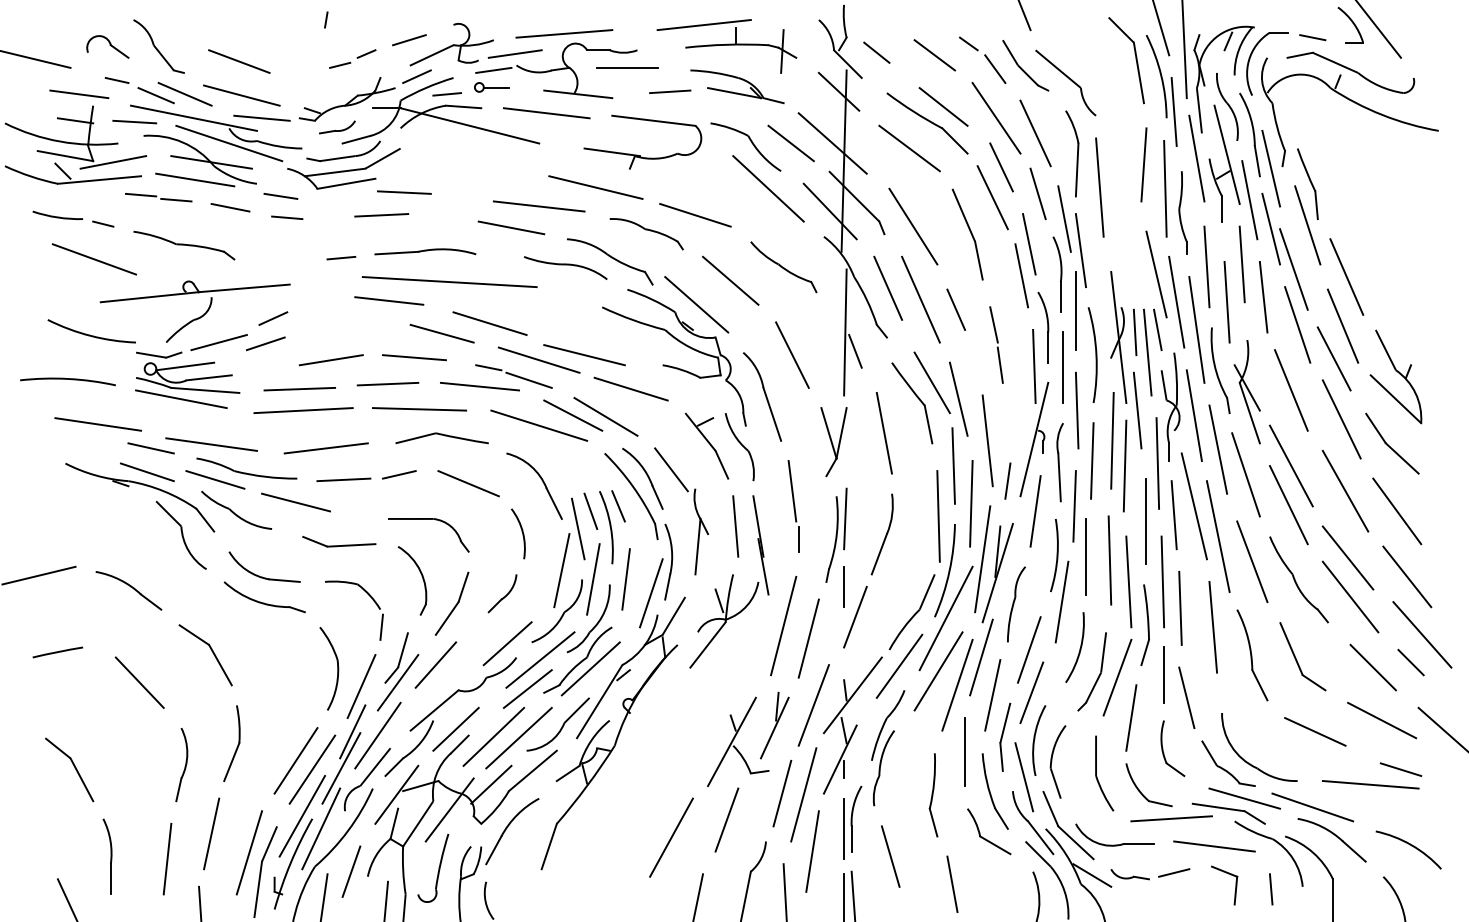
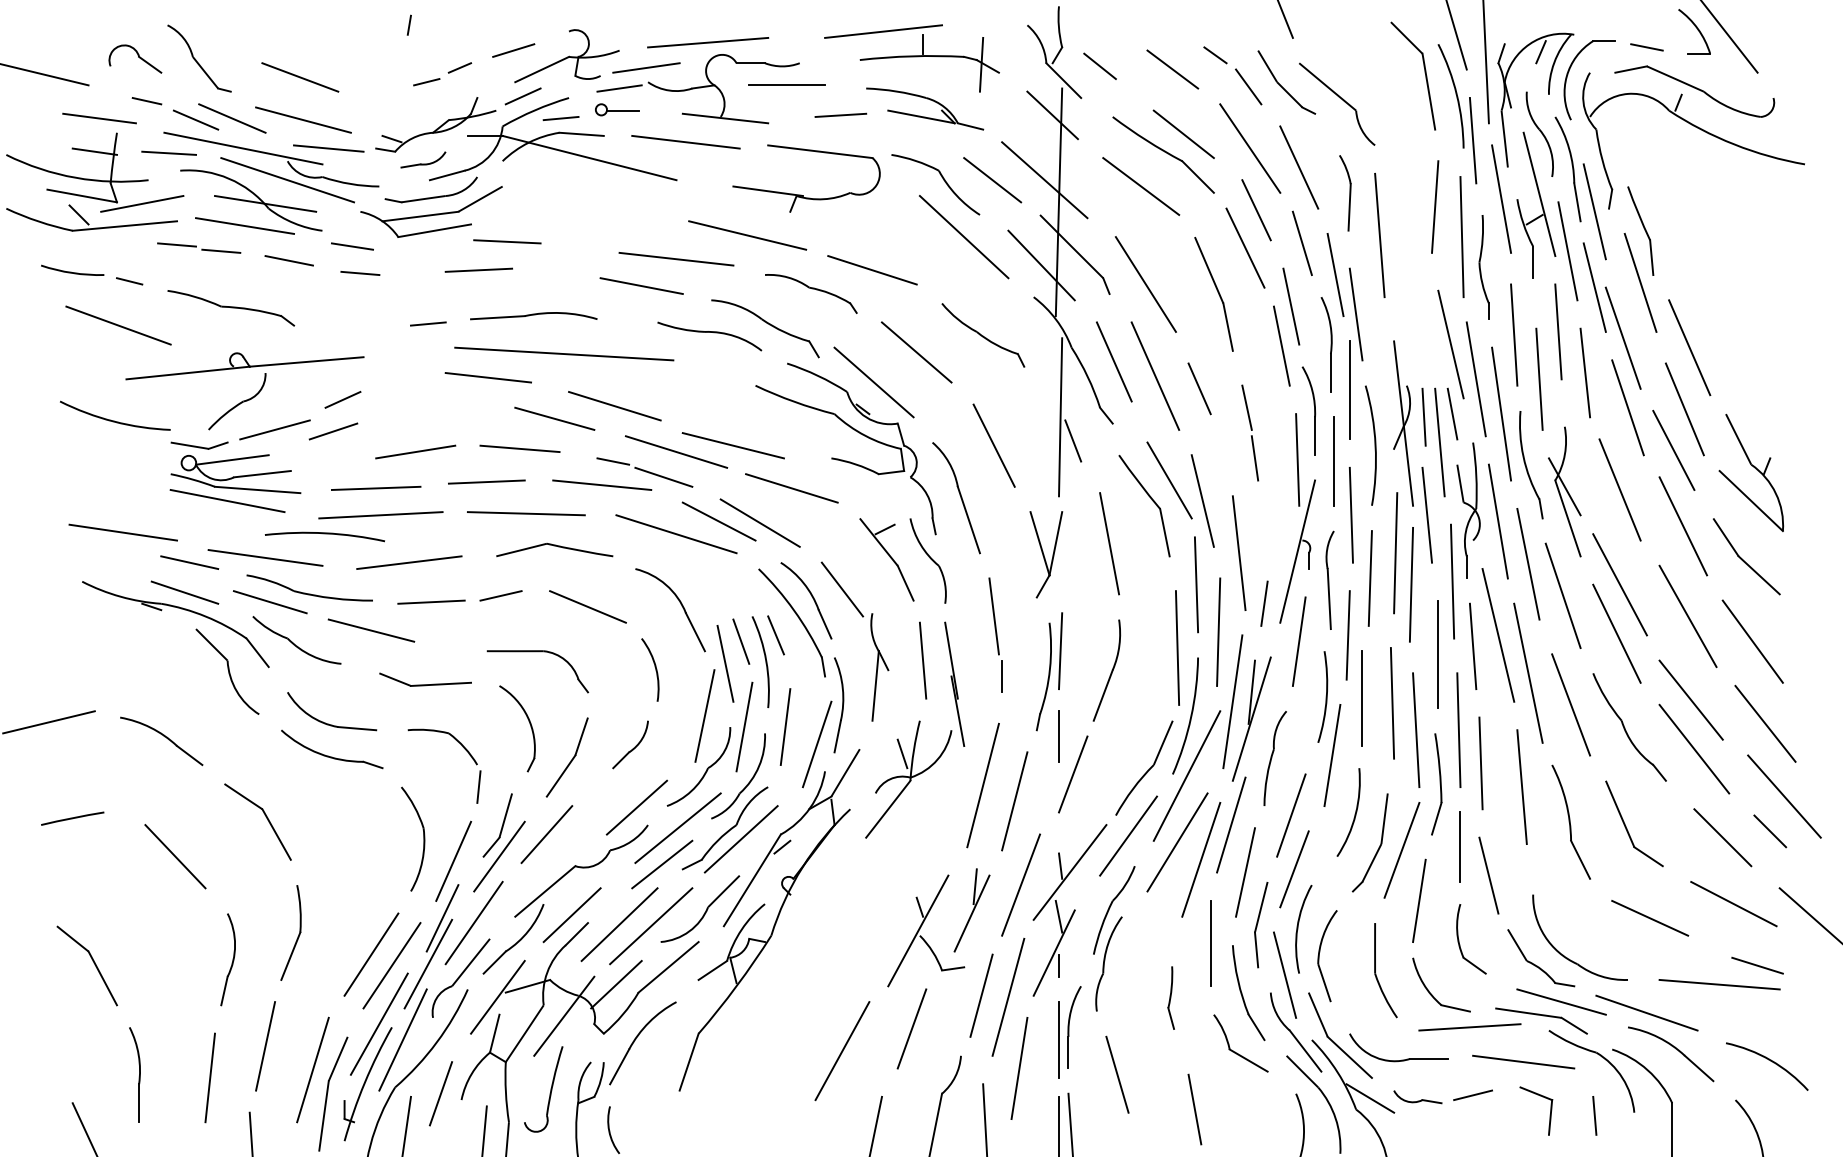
part: (1072, 153) -> (1345, 192), size x0.7
arc: (67, 379) -> (324, 533), moved
part: (933, 795) -> (1171, 998), size x0.6

